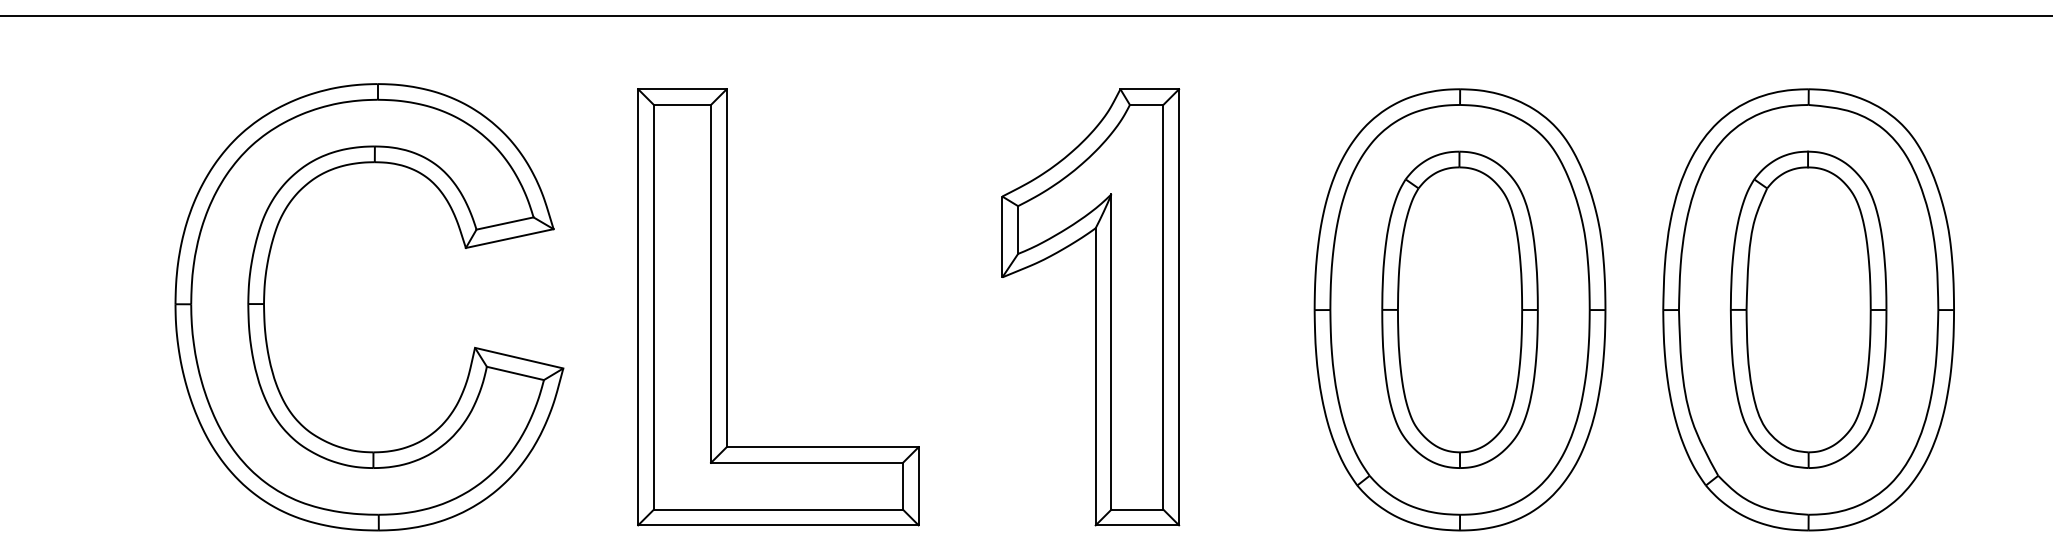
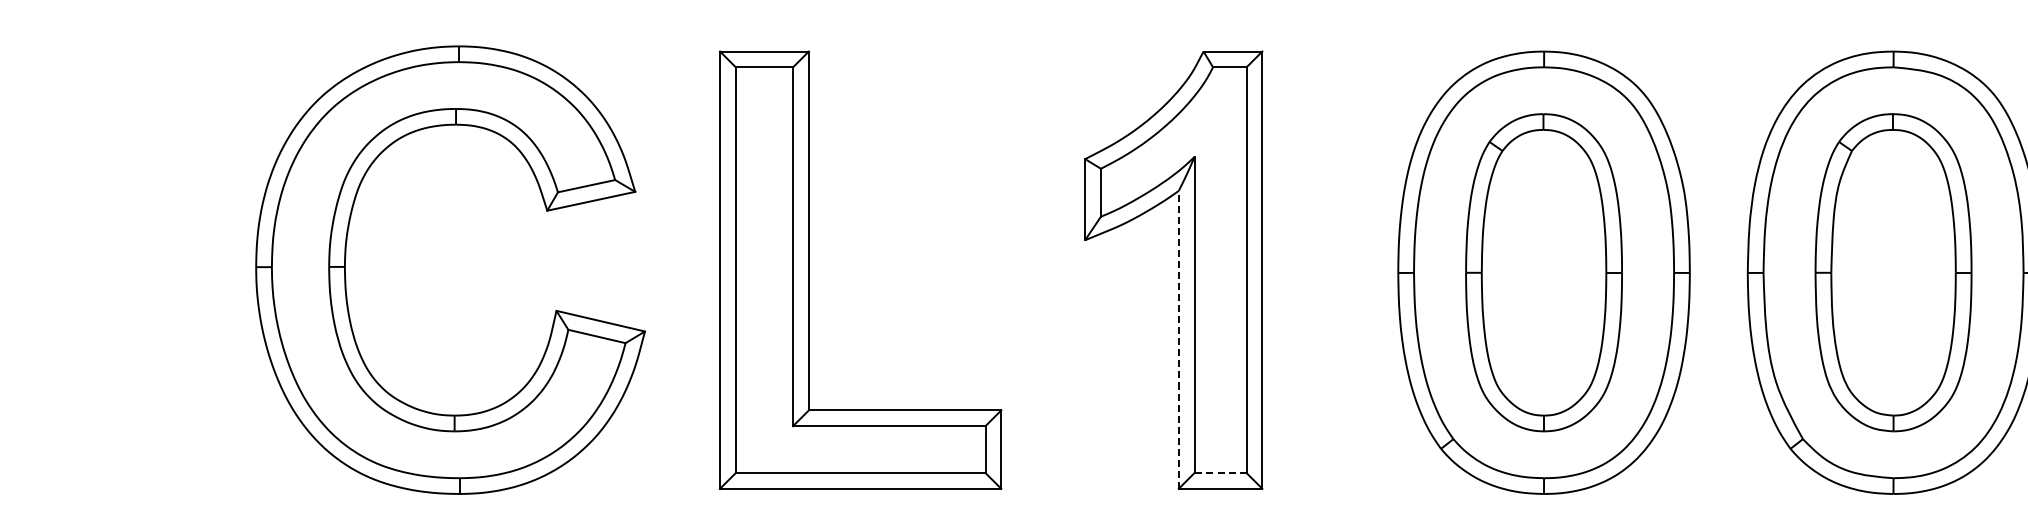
line: (1095, 376) -> (1178, 339), solid -> dashed
line: (1137, 509) -> (1220, 472), solid -> dashed

